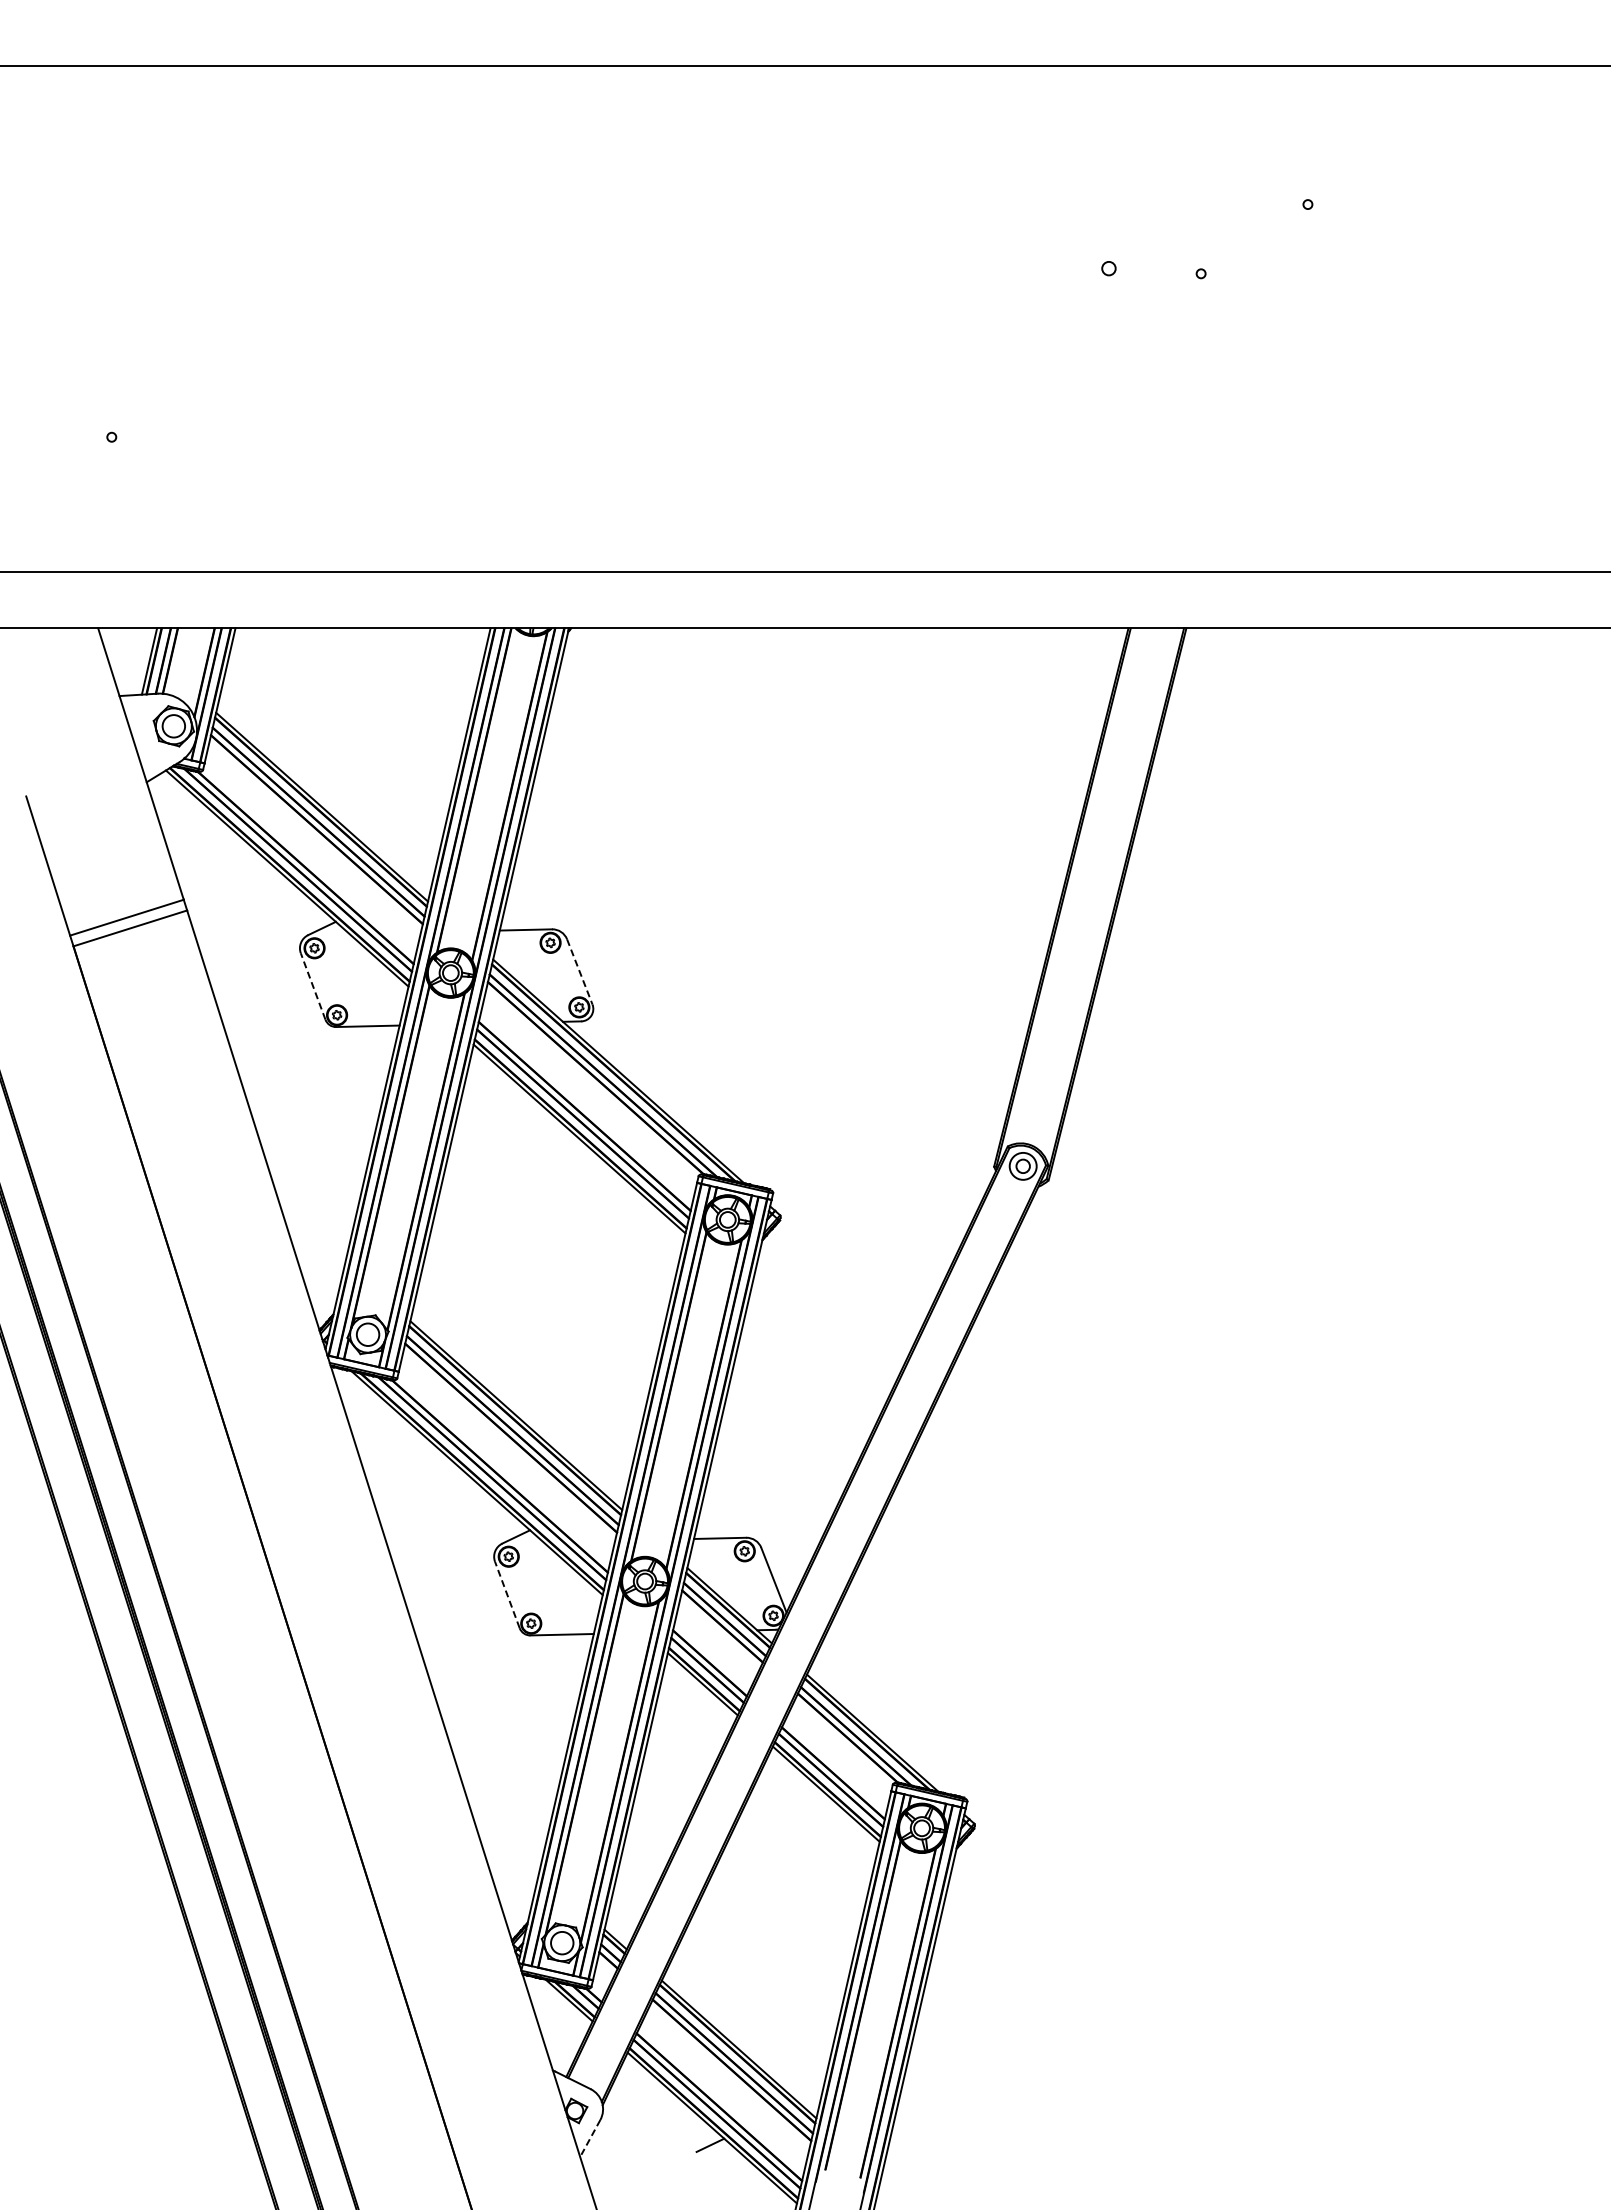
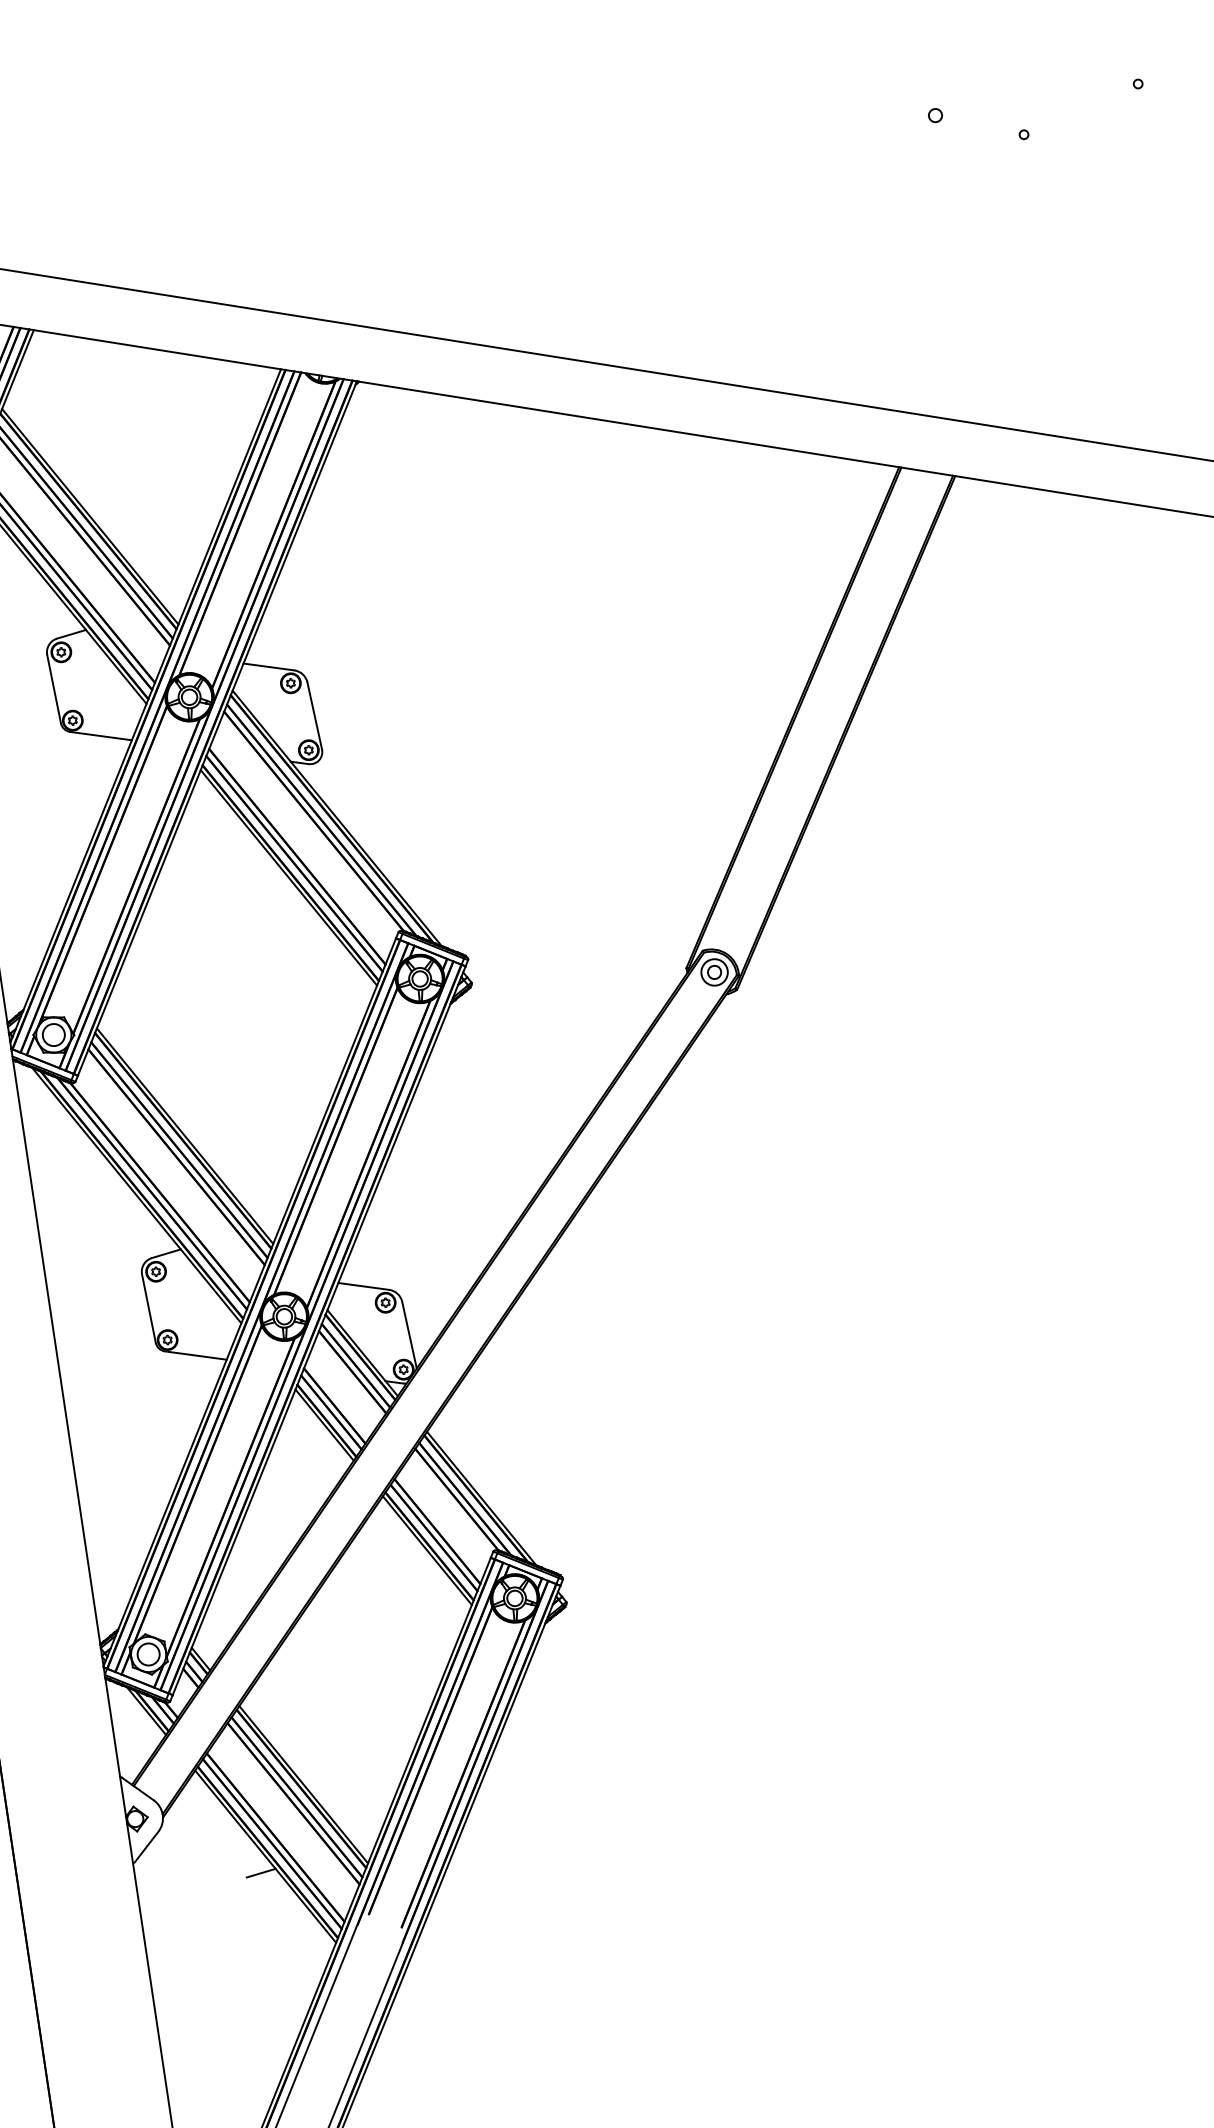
line: (579, 971) -> (314, 715), dashed -> solid
line: (313, 986) -> (54, 689), dashed -> solid
line: (507, 1594) -> (149, 1308), dashed -> solid
line: (590, 2137) -> (146, 1847), dashed -> solid

